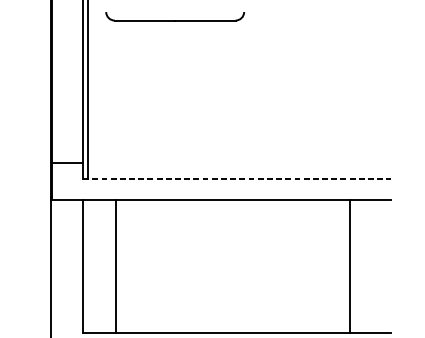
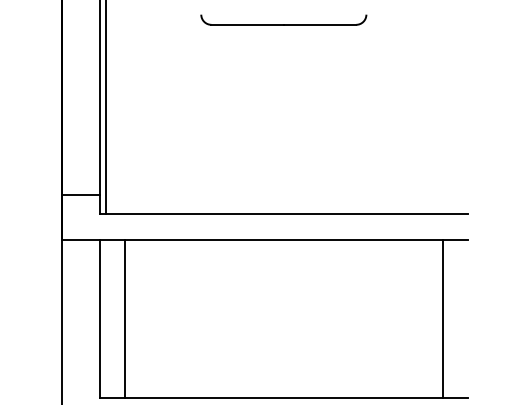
part: (174, 16) -> (283, 19), moved
line: (237, 179) -> (284, 214), dashed -> solid
line: (116, 265) -> (125, 318), moved
line: (350, 265) -> (442, 318), moved

